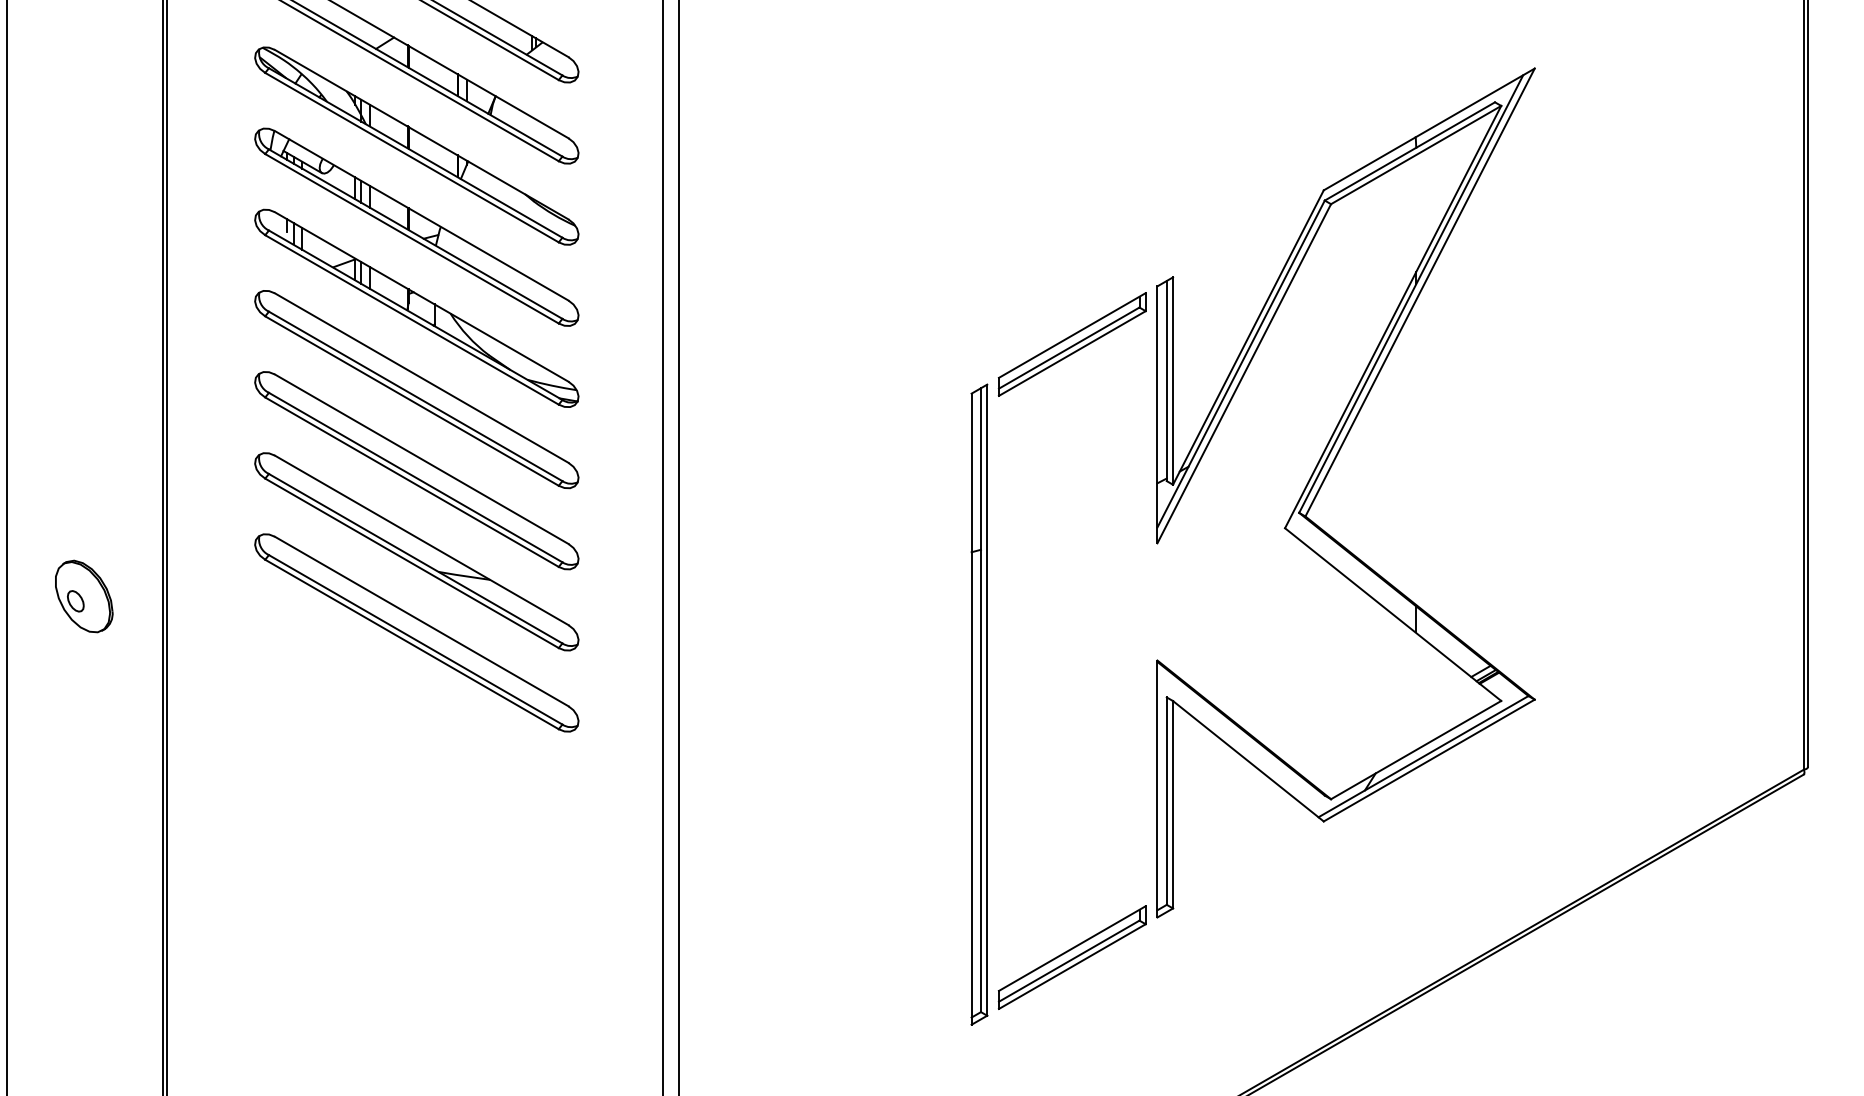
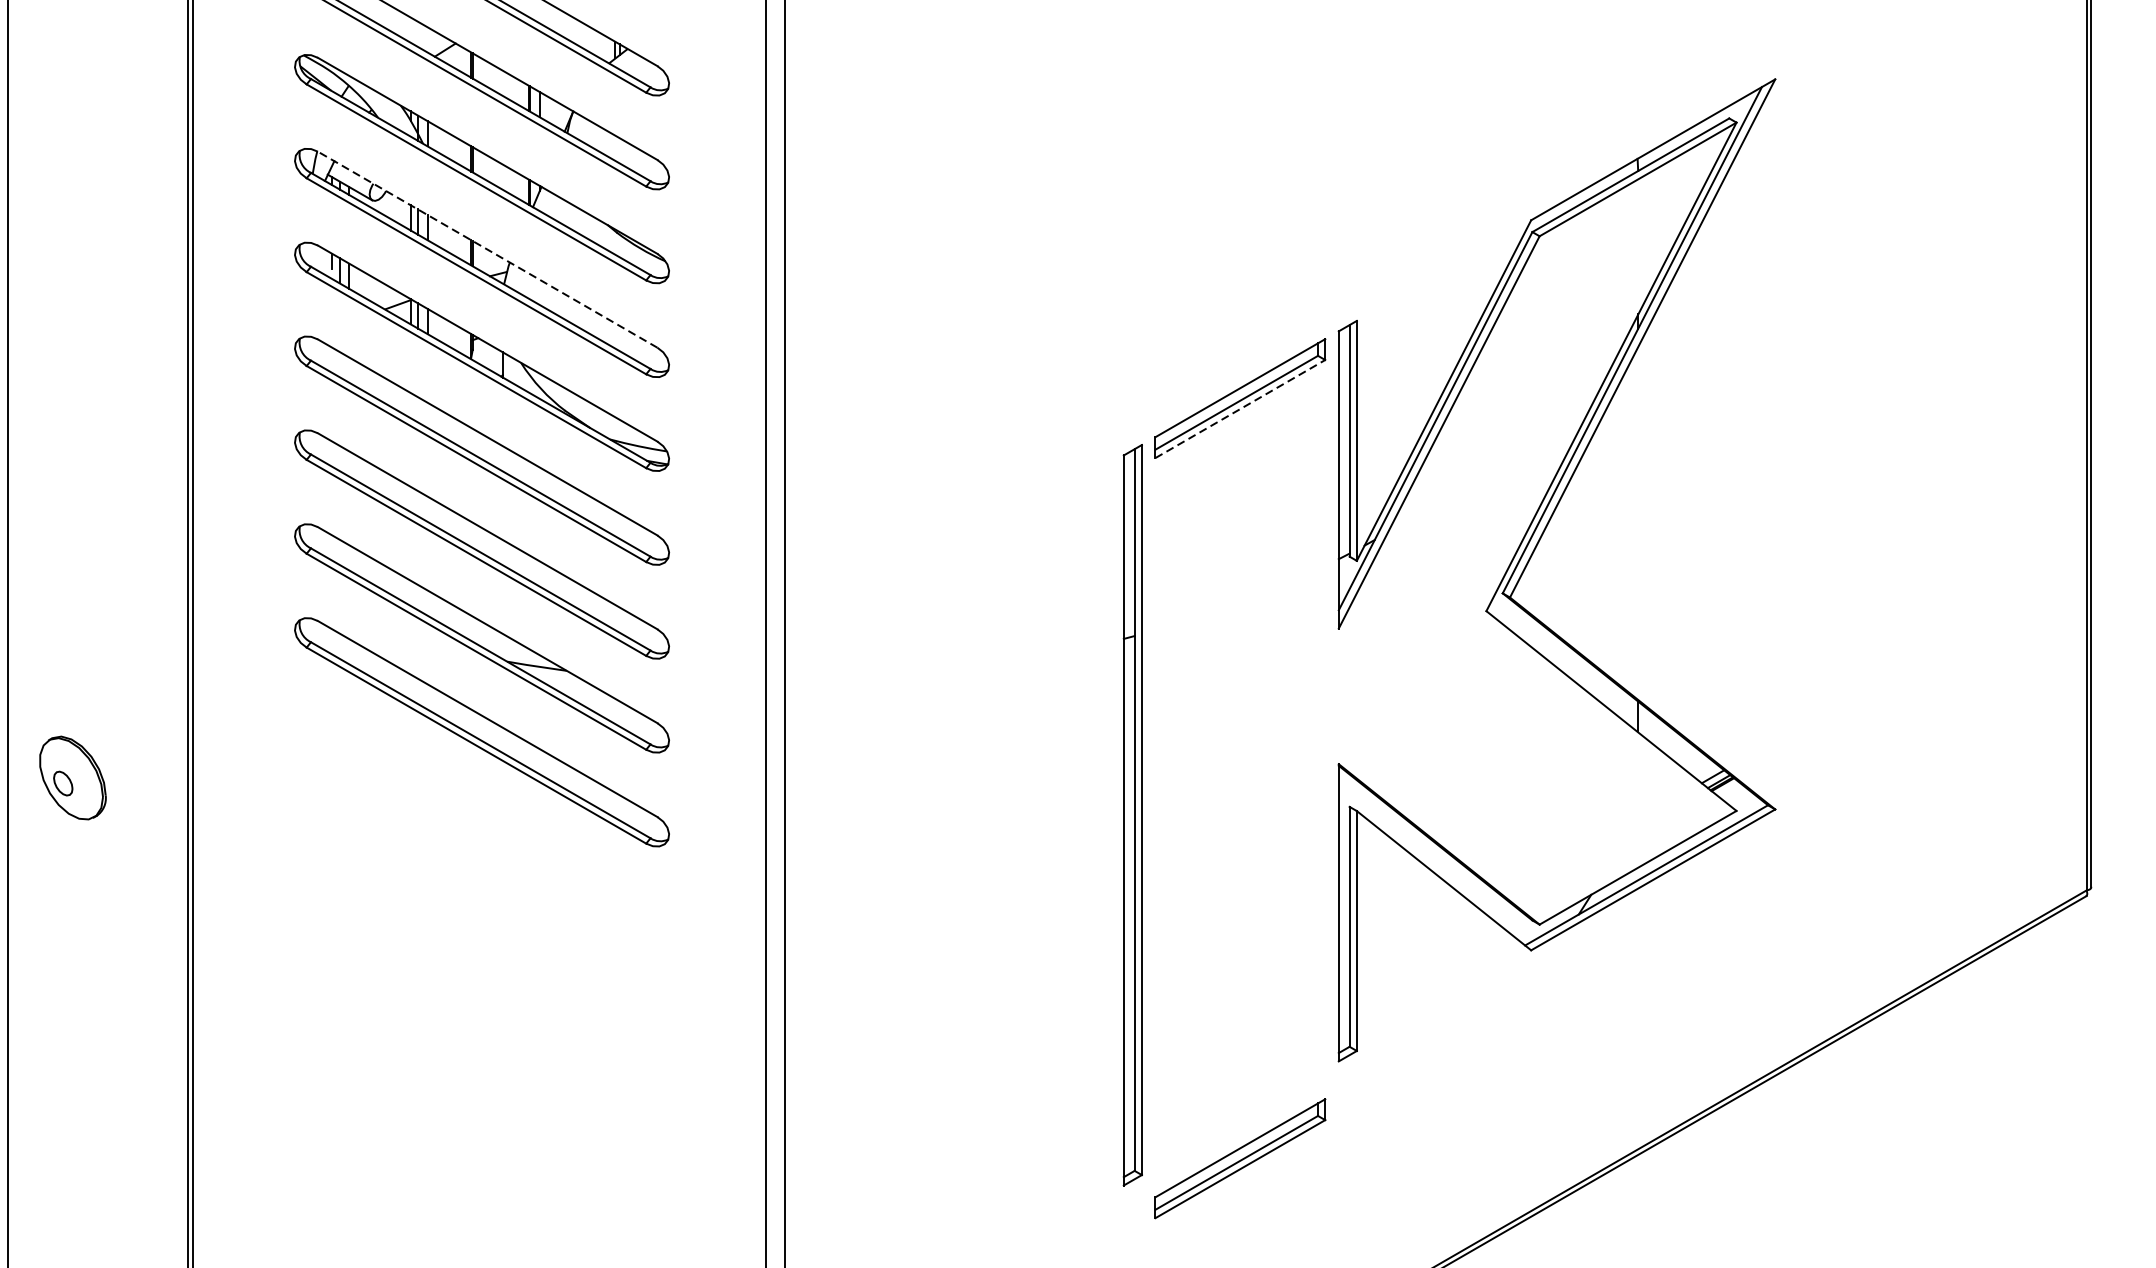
line: (421, 215) -> (487, 249), solid -> dashed
line: (1072, 353) -> (1240, 409), solid -> dashed
part: (84, 596) -> (73, 778), moved
part: (1071, 957) -> (1239, 1158), moved

